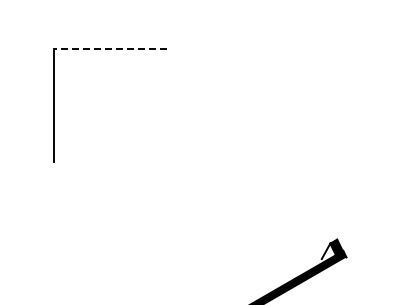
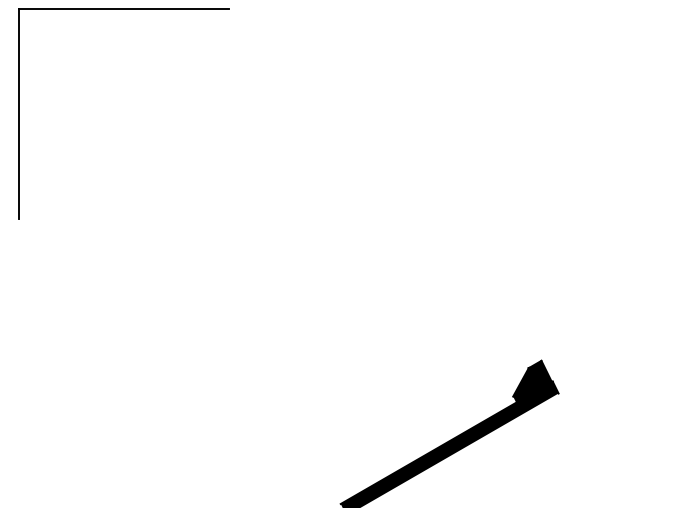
line: (110, 48) -> (124, 8), dashed -> solid
fill: (328, 252) -> (525, 384), added

